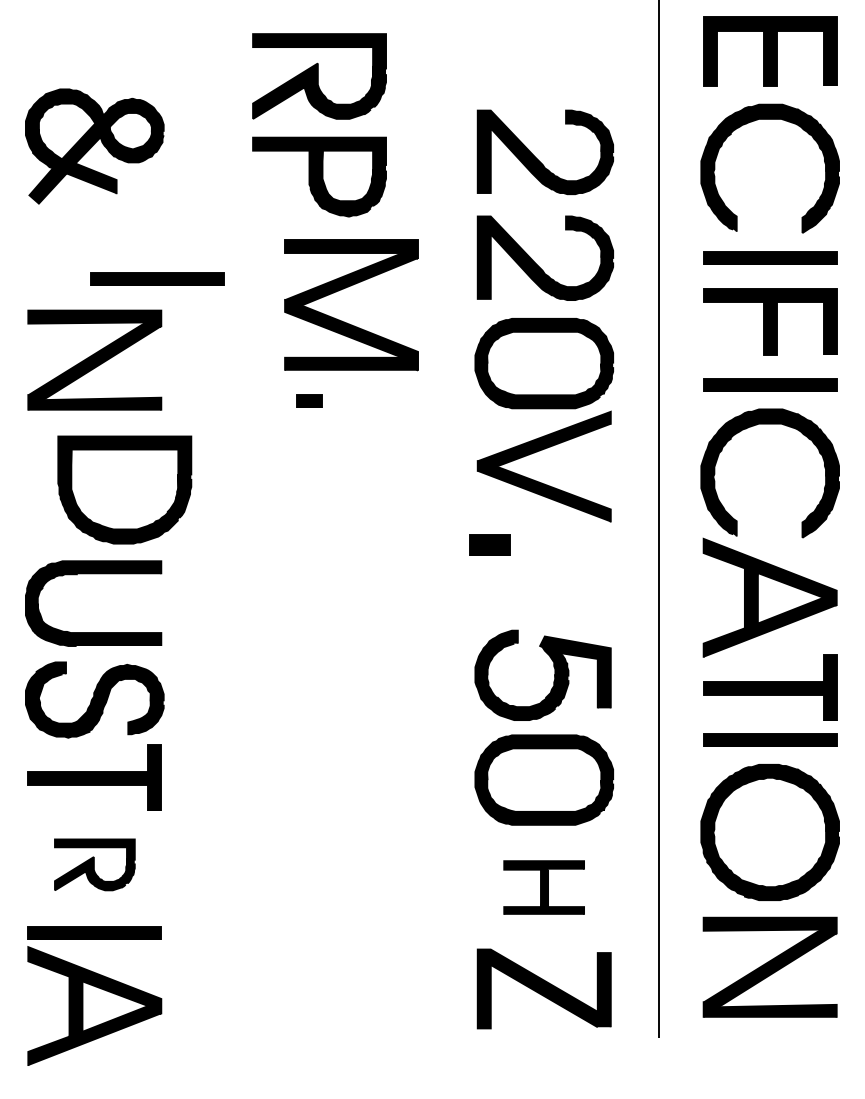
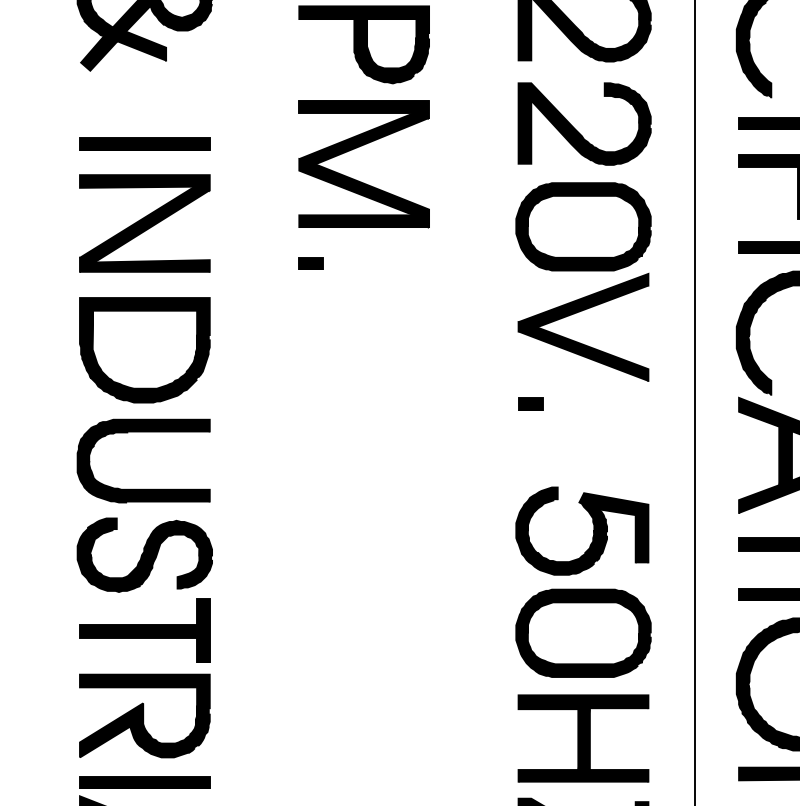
part: (157, 278) -> (144, 143), moved
part: (344, 321) -> (357, 179), moved
part: (309, 400) -> (311, 262), moved
part: (124, 489) -> (144, 349), moved
part: (490, 544) -> (531, 403), size x0.62
part: (94, 864) -> (144, 715), size x1.67
part: (543, 887) -> (582, 738), size x1.67

